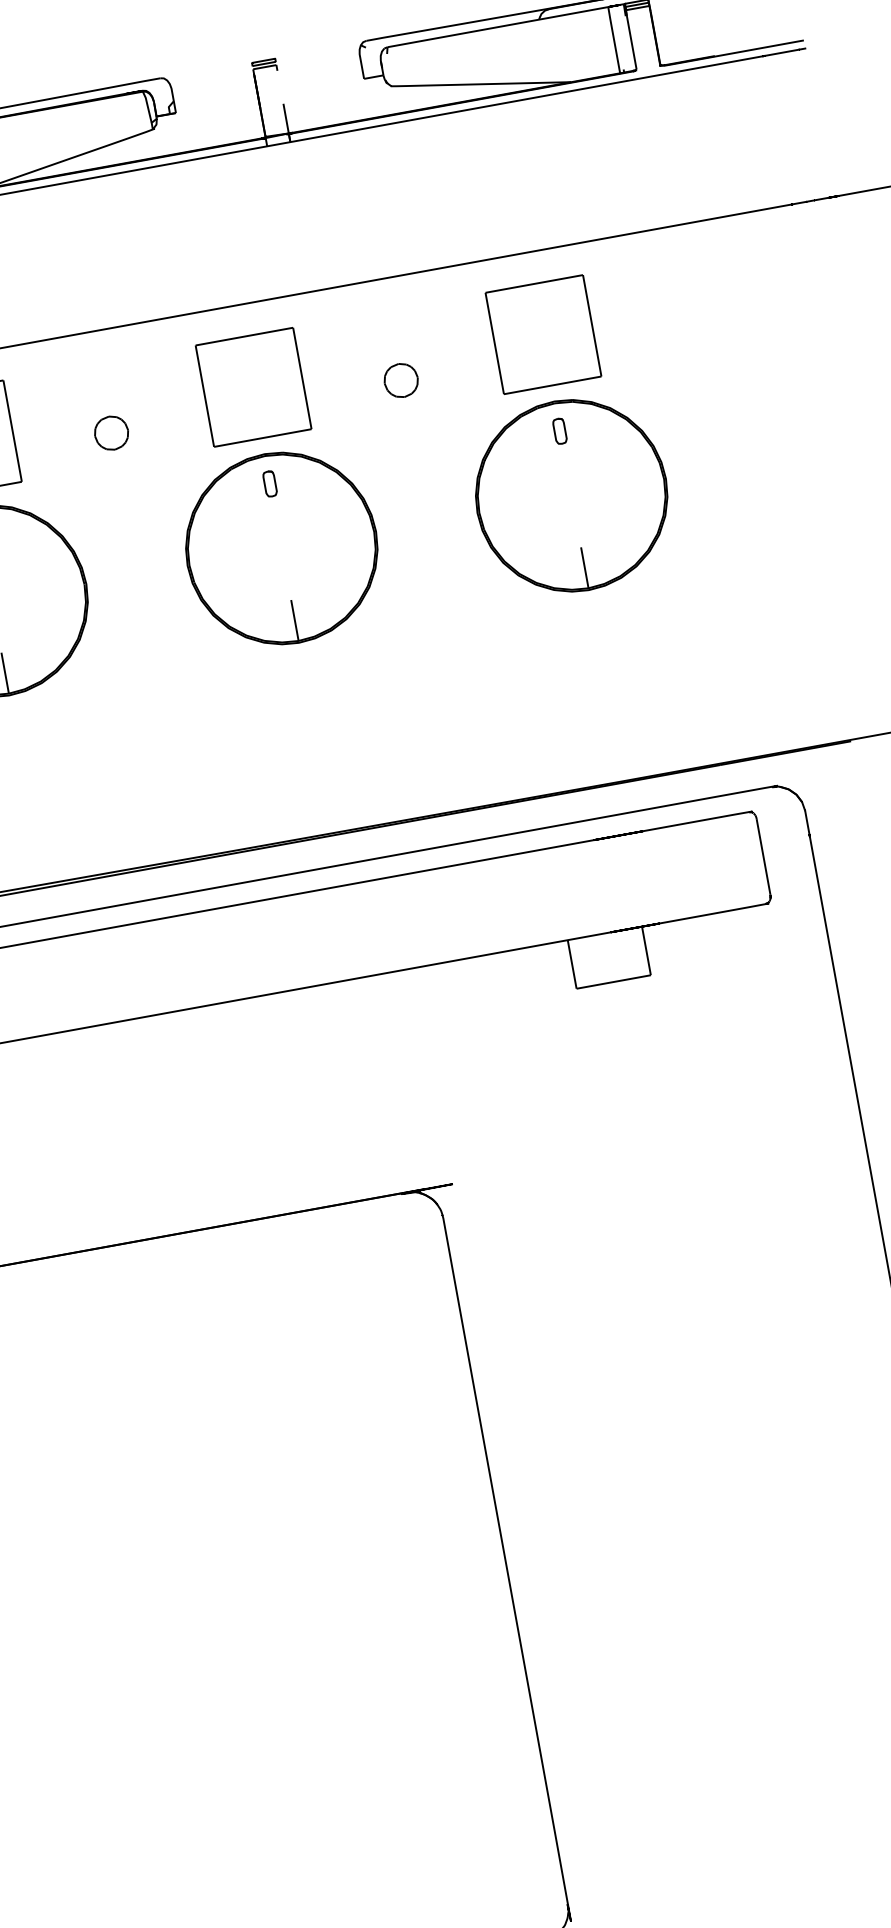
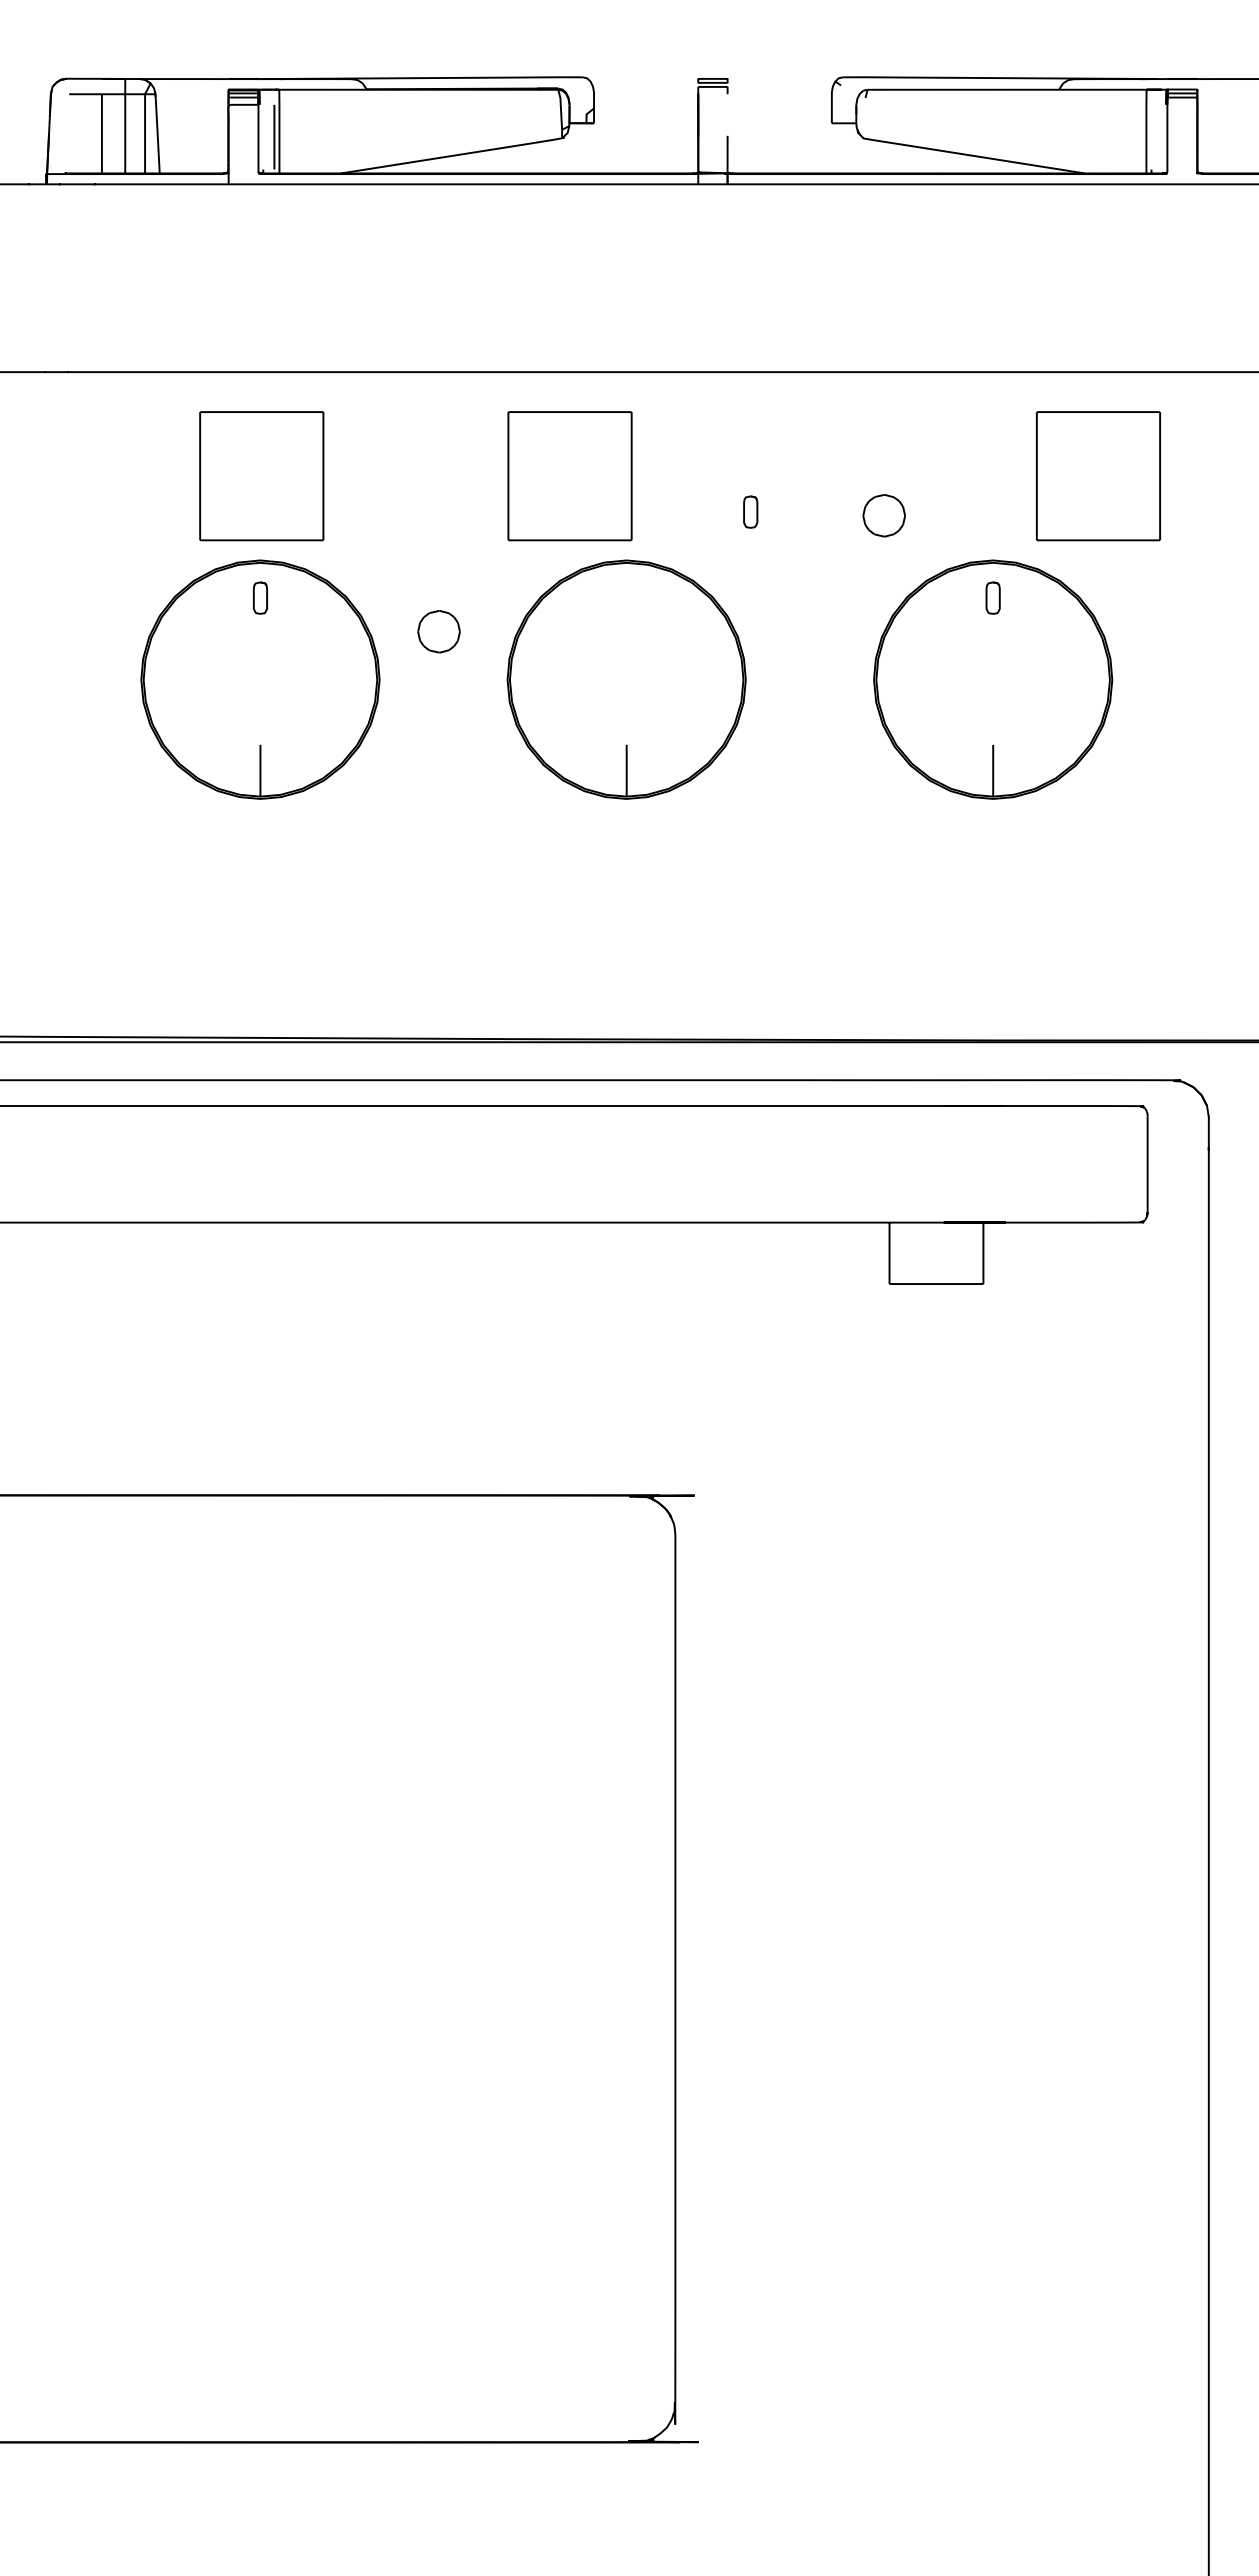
part: (543, 334) -> (1098, 476), moved
part: (400, 380) -> (883, 515), moved
part: (253, 387) -> (569, 476), moved
part: (111, 433) -> (438, 631), moved
part: (269, 483) -> (750, 511), moved

